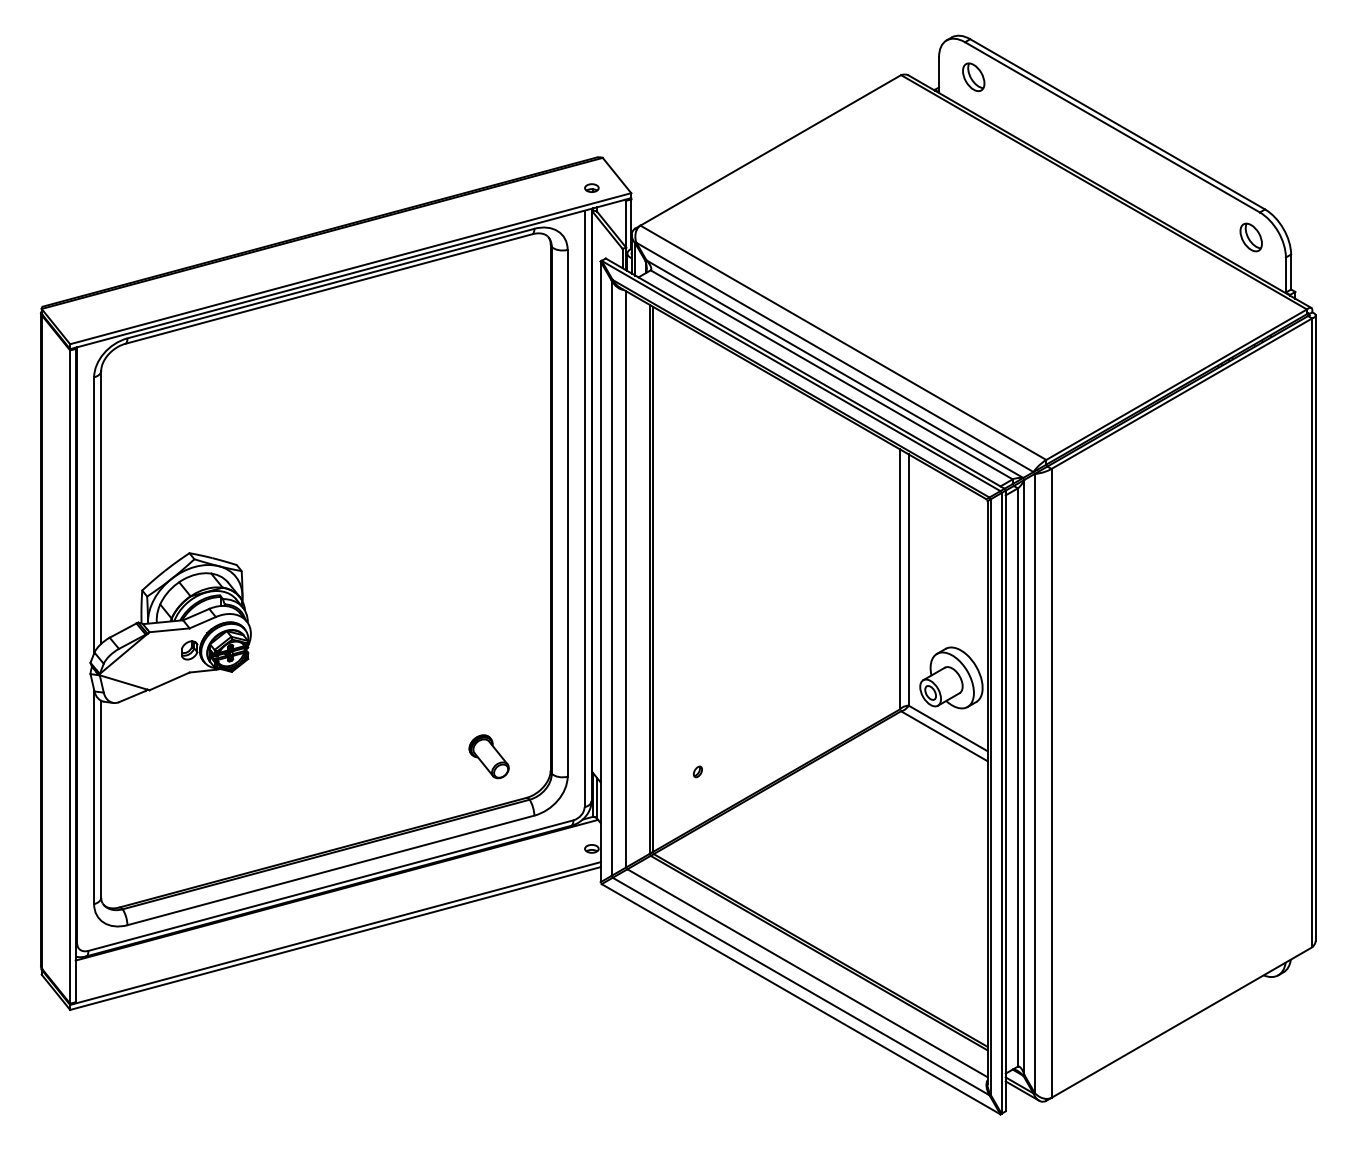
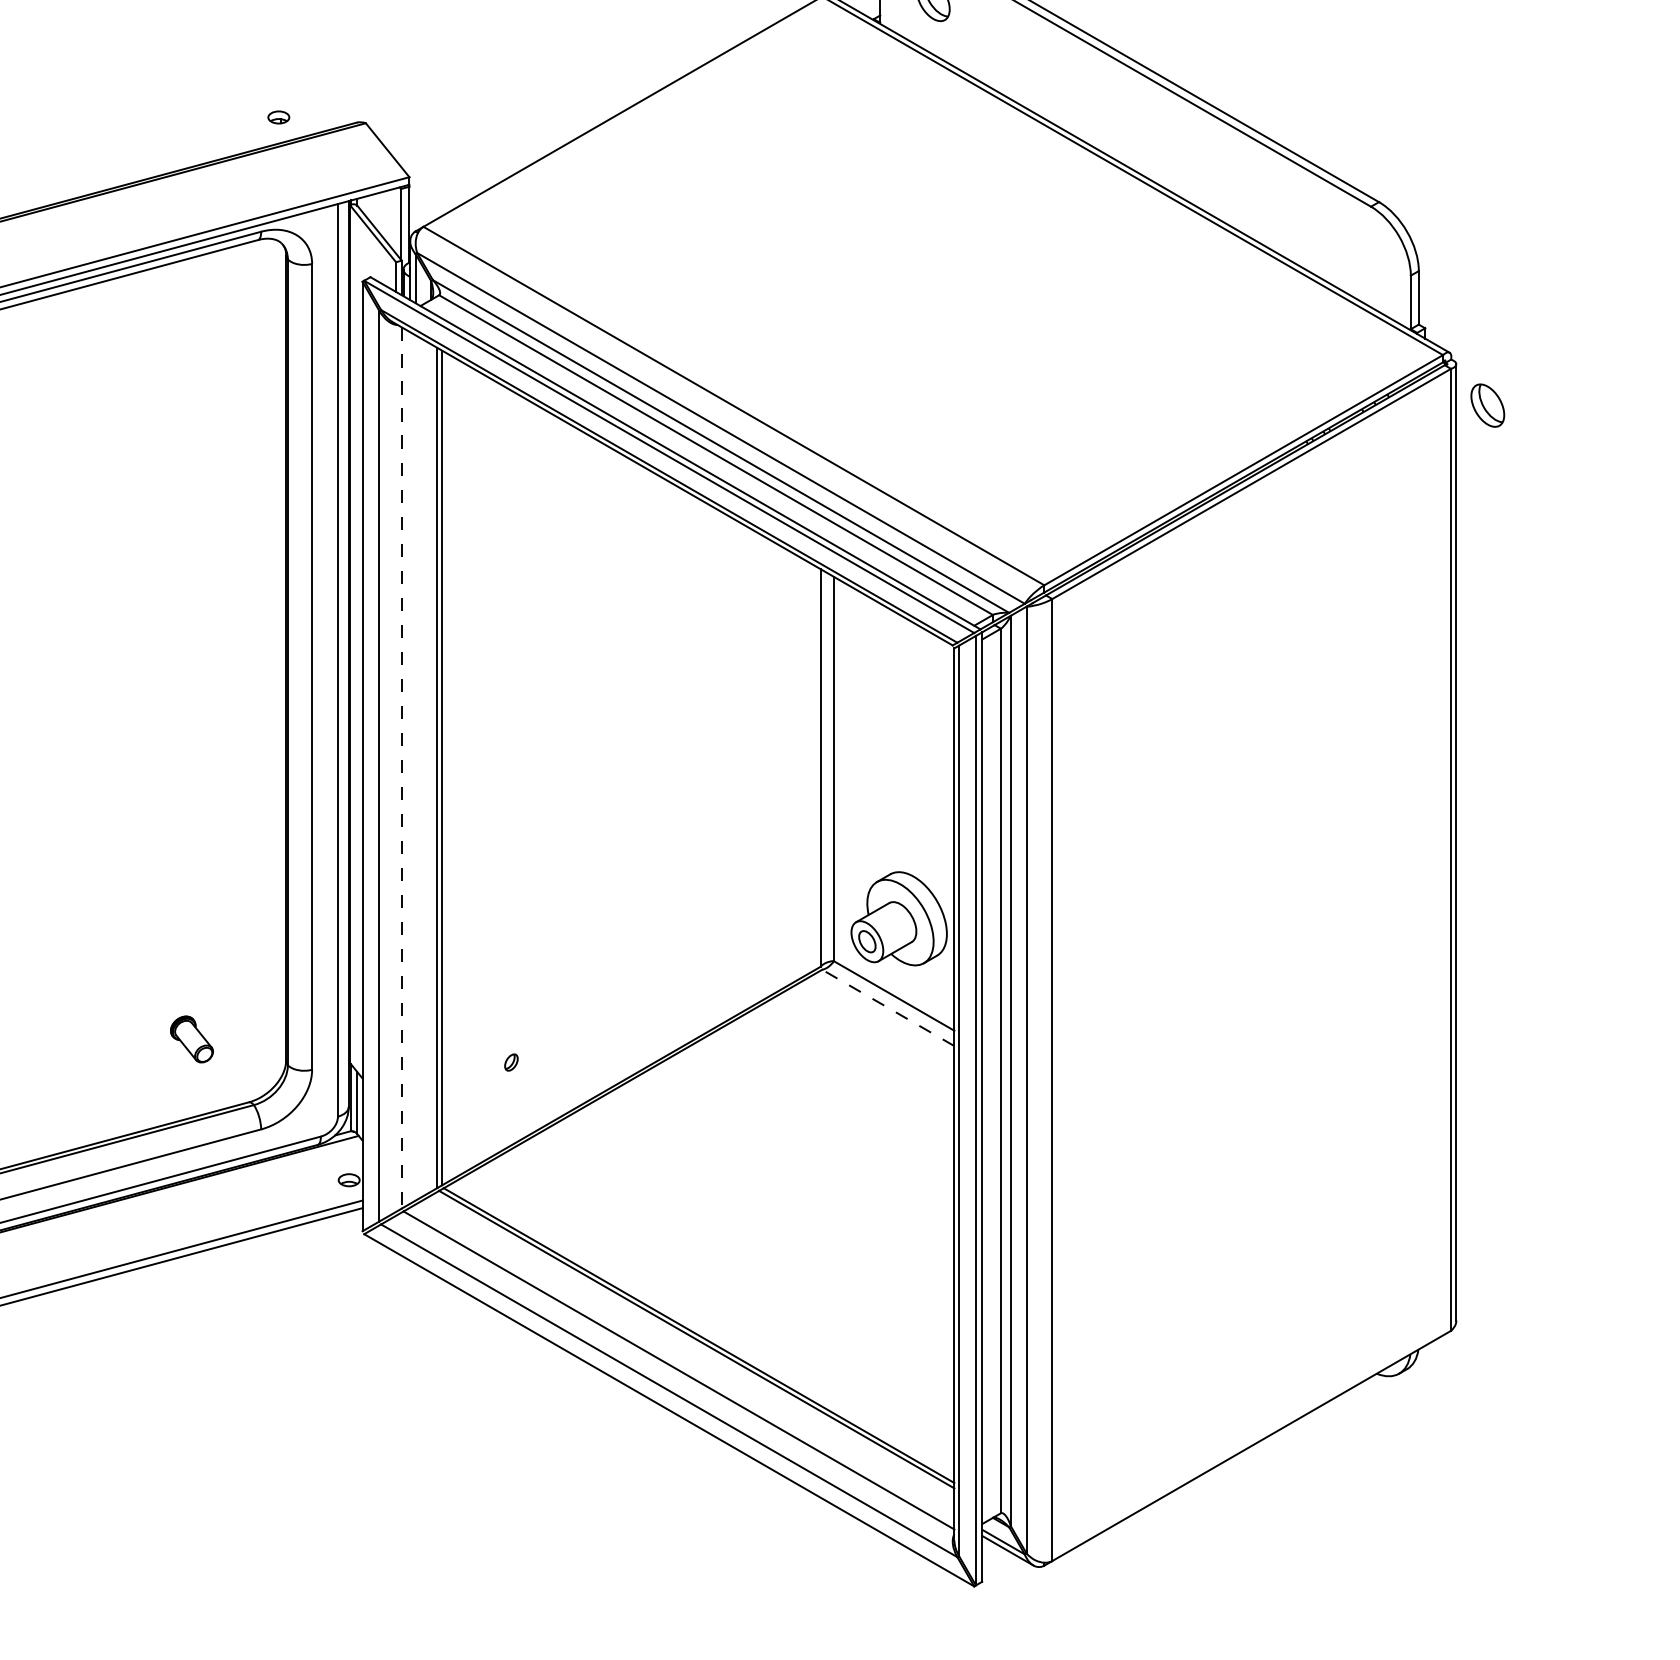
part: (591, 187) -> (278, 116), moved
part: (1250, 237) -> (1486, 405), moved
line: (626, 579) -> (402, 768), solid -> dashed
line: (944, 736) -> (888, 1008), solid -> dashed
part: (488, 756) -> (191, 1038), size x0.7

